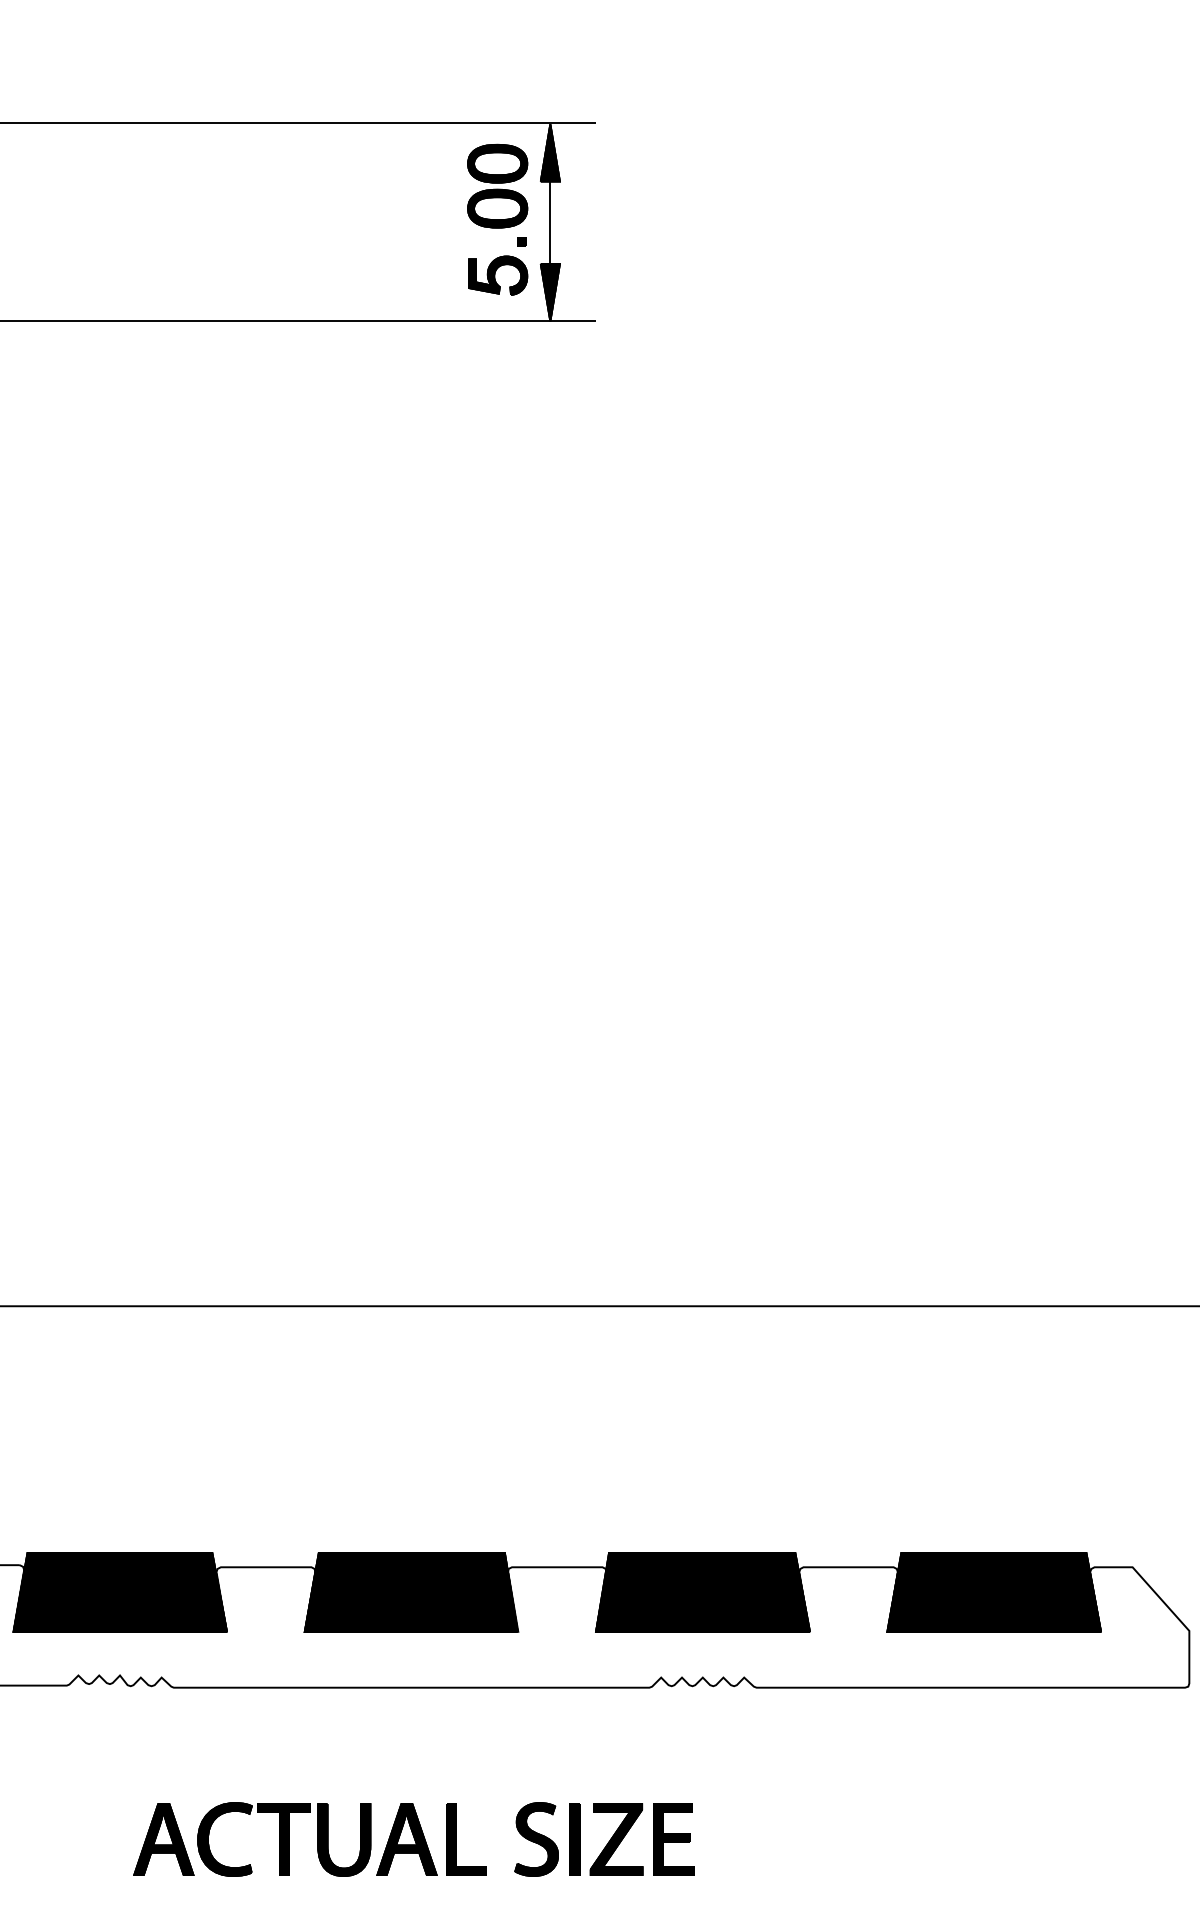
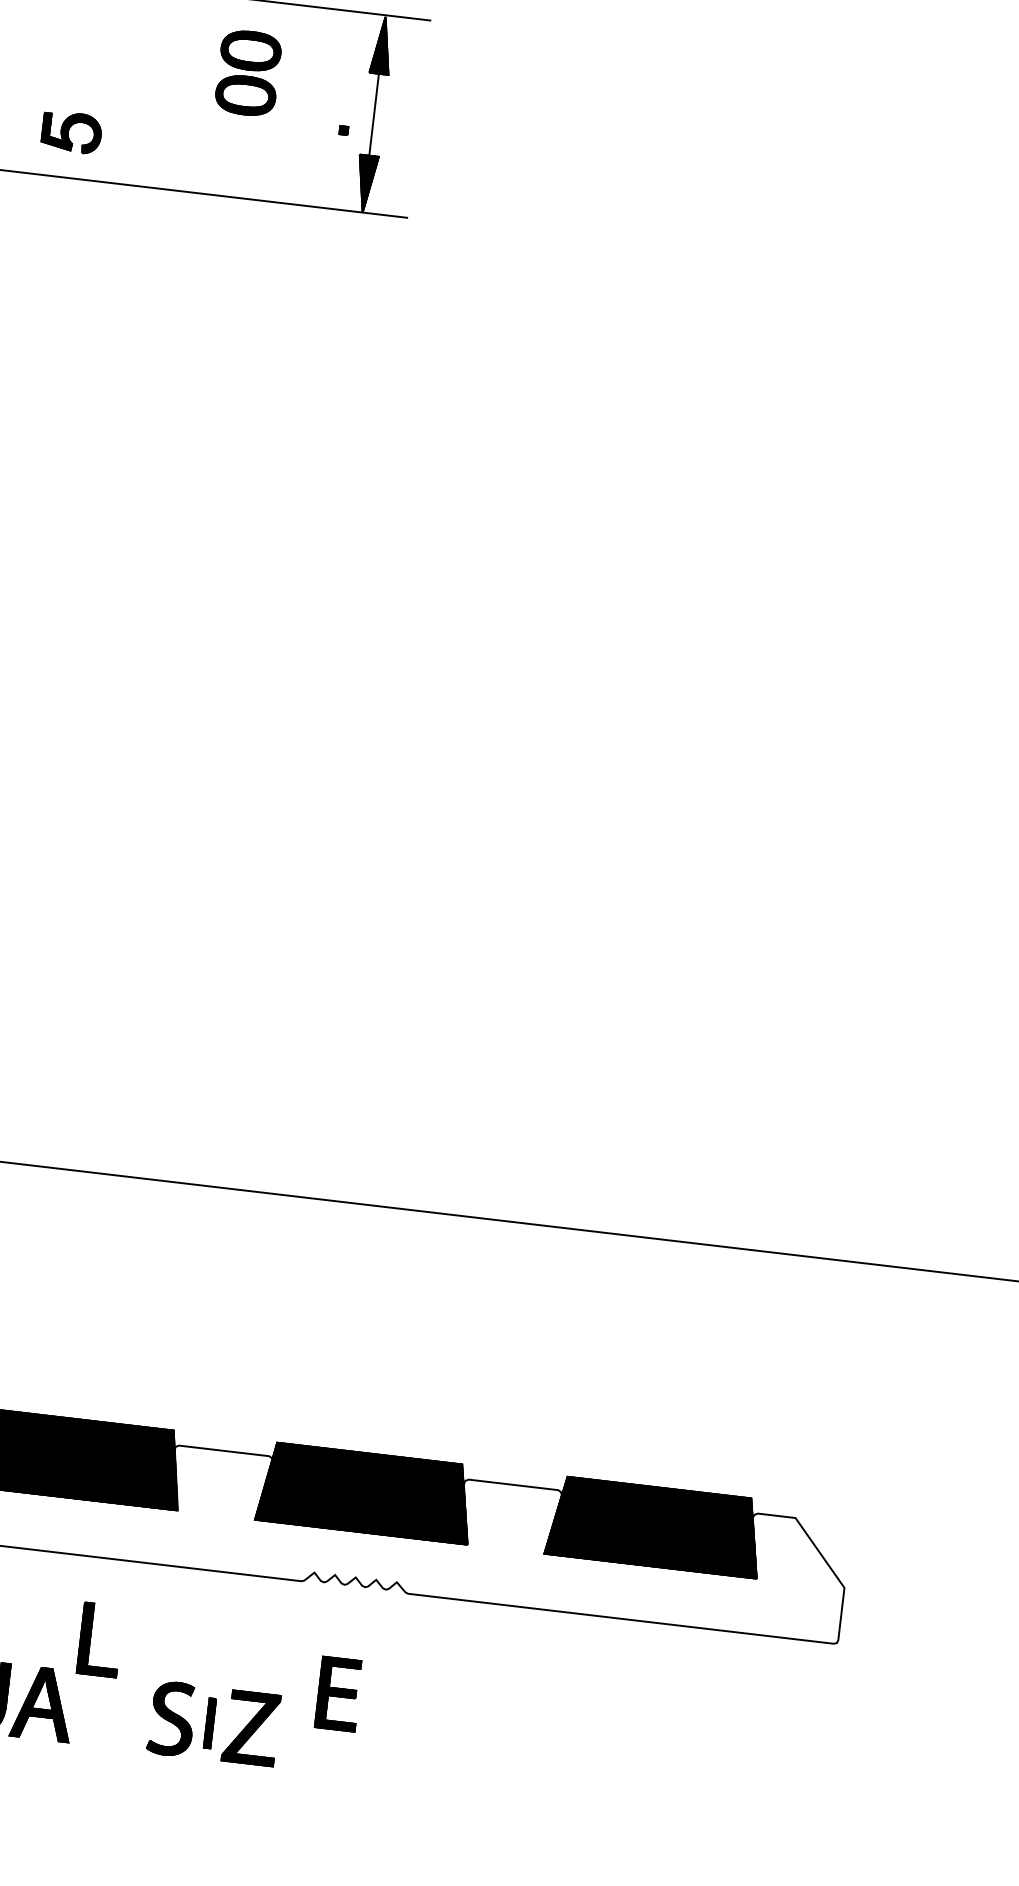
part: (497, 185) -> (248, 72), moved
part: (498, 275) -> (72, 132), moved
part: (456, 1839) -> (90, 1638), moved
part: (574, 1839) -> (209, 1723), size x0.7
part: (673, 1839) -> (338, 1694), moved

